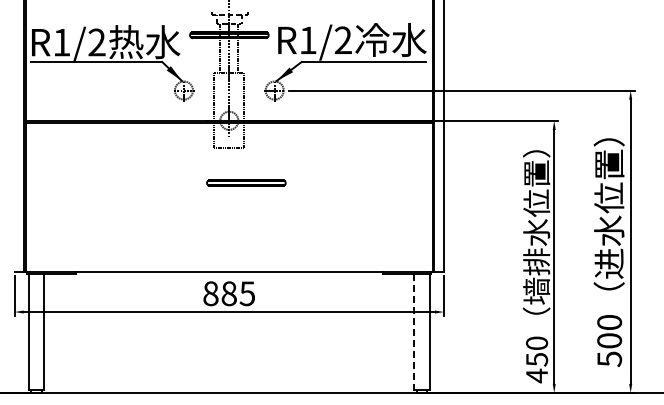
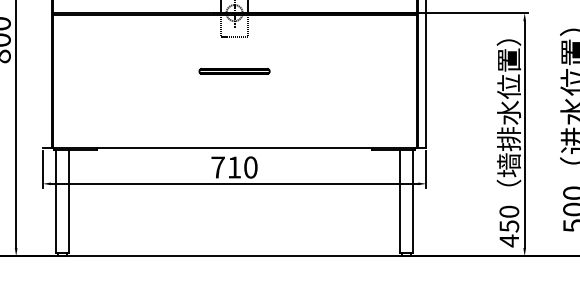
part: (246, 182) -> (234, 70), moved
text: (229, 293) -> (234, 167), 885 -> 710
line: (414, 332) -> (399, 202), dashed -> solid

